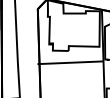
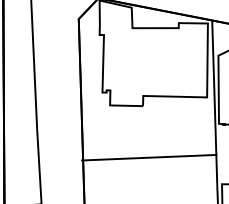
line: (70, 62) -> (148, 157), moved

